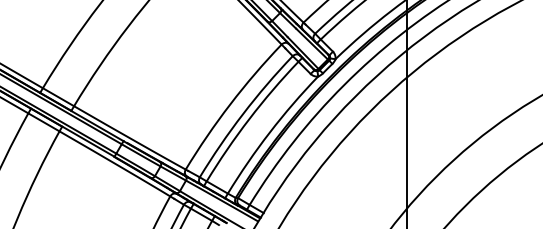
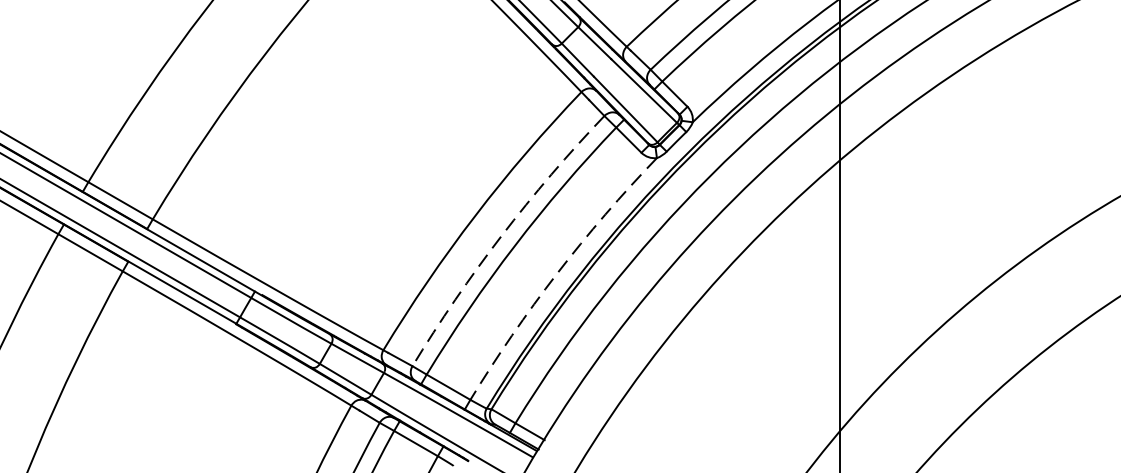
arc: (243, 114) -> (502, 236), solid -> dashed
arc: (269, 132) -> (556, 273), solid -> dashed

